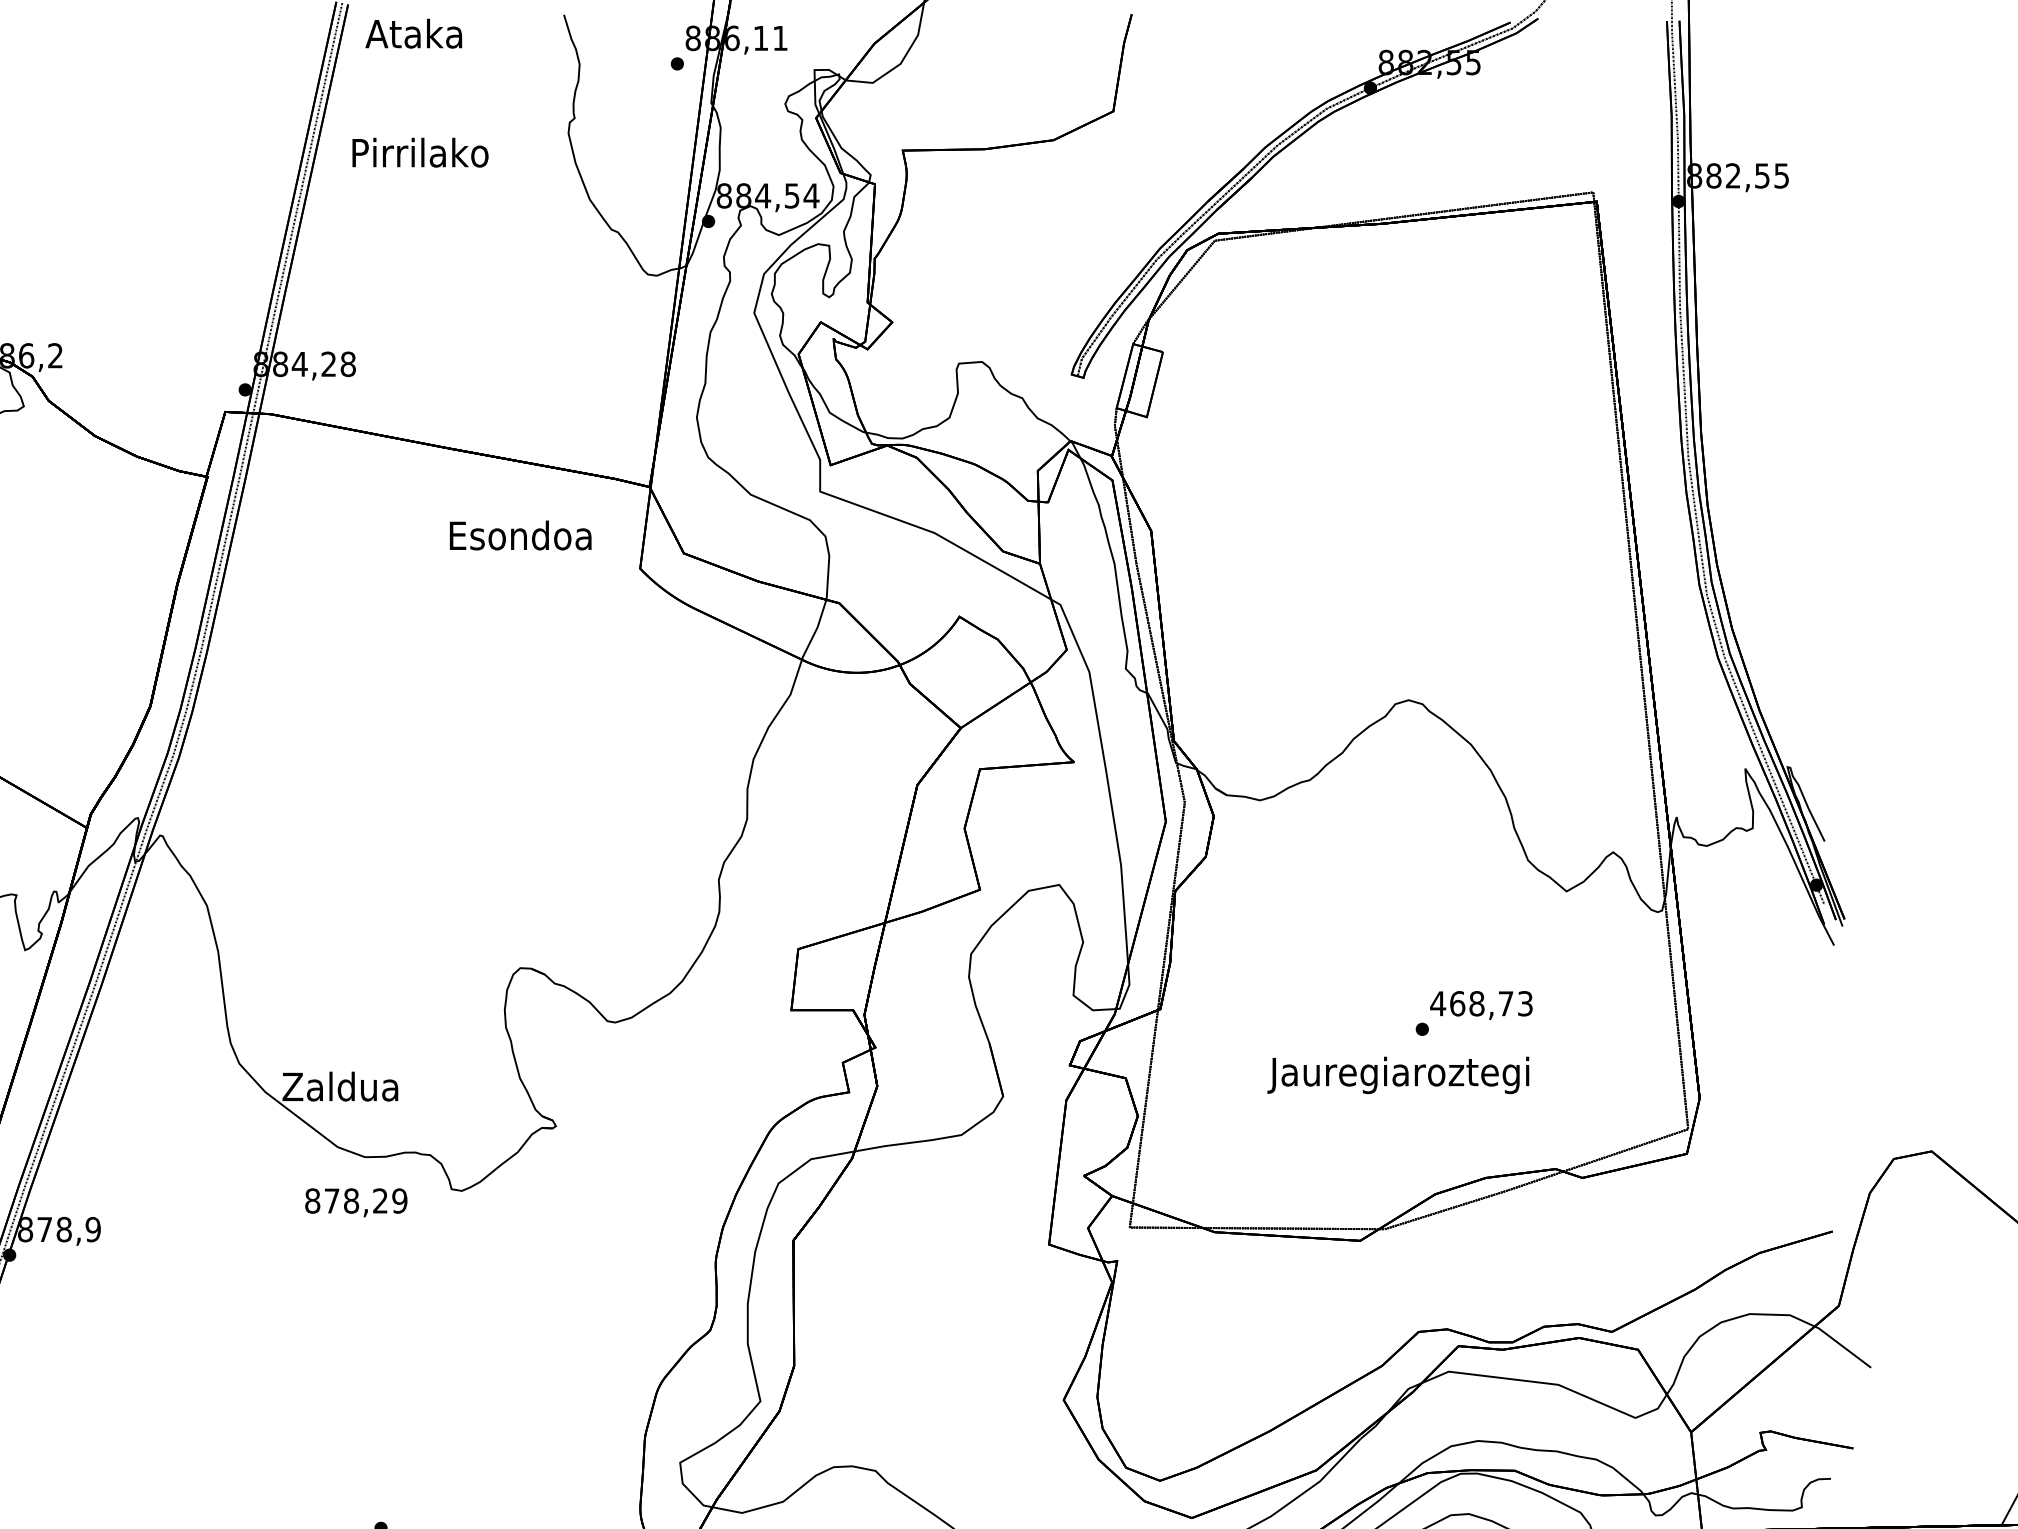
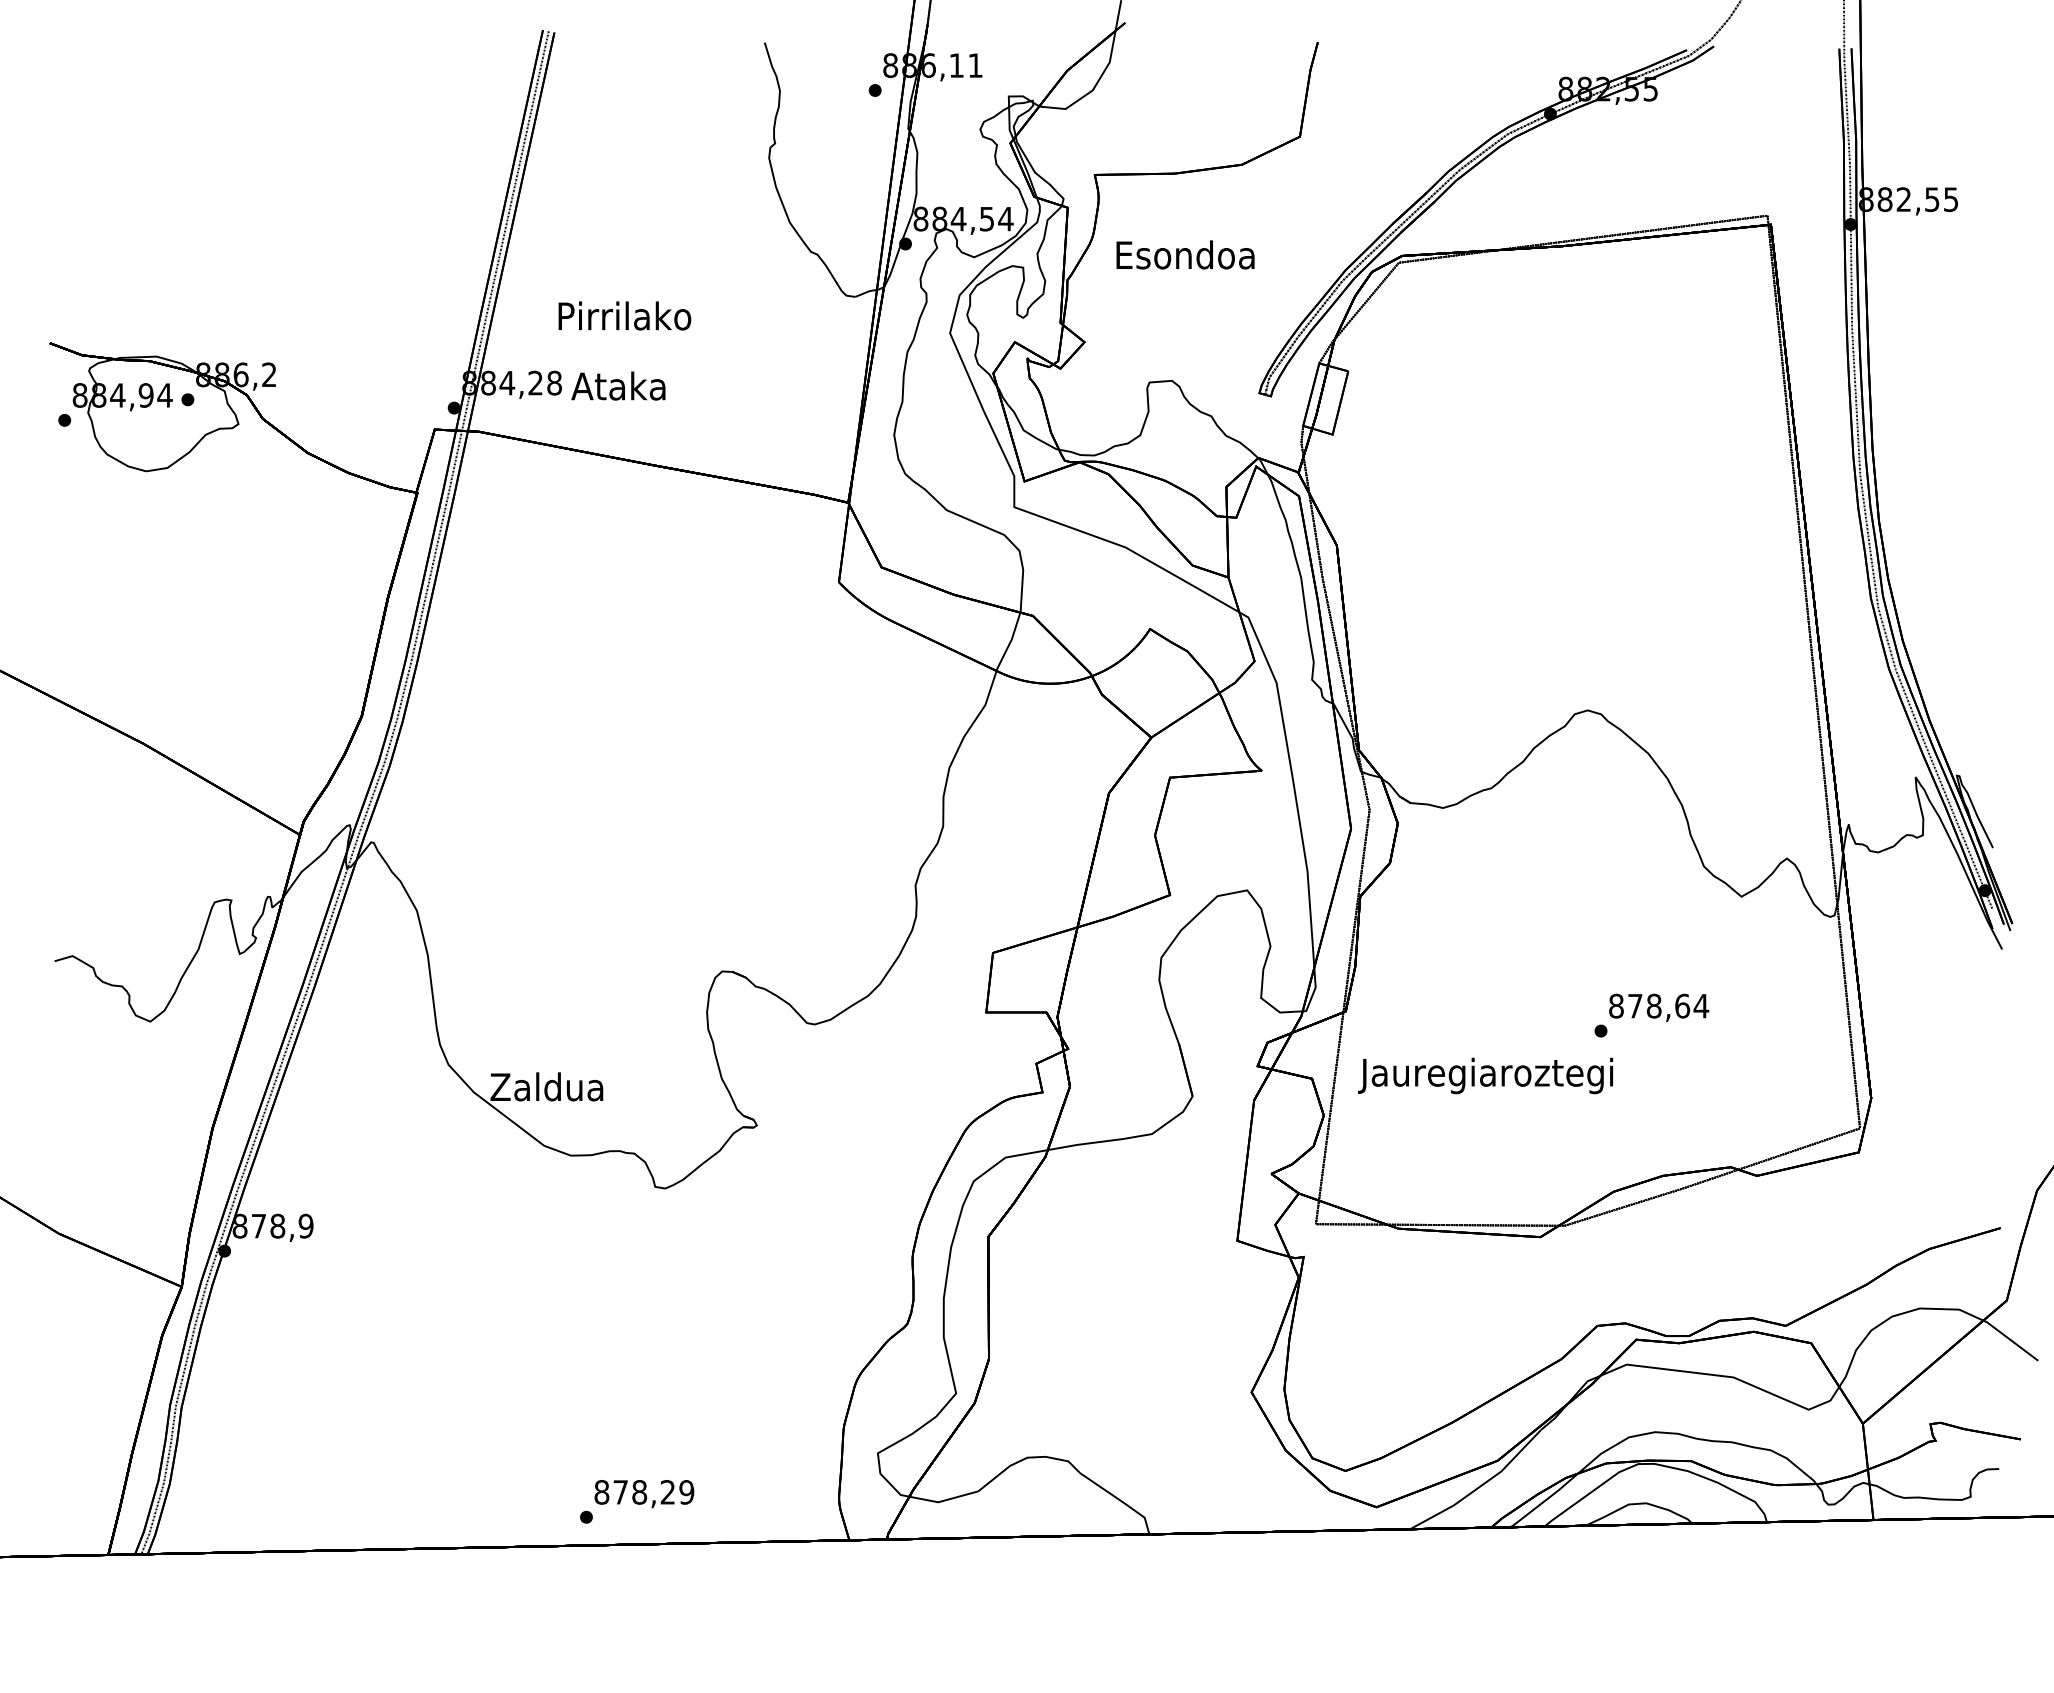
text: (413, 33) -> (618, 385), moved
text: (420, 152) -> (624, 315), moved
text: (520, 535) -> (1185, 254), moved
text: (1481, 1003) -> (1658, 1005), 468,73 -> 878,64
text: (1398, 1074) -> (1485, 1075), moved
text: (356, 1203) -> (644, 1494), moved

